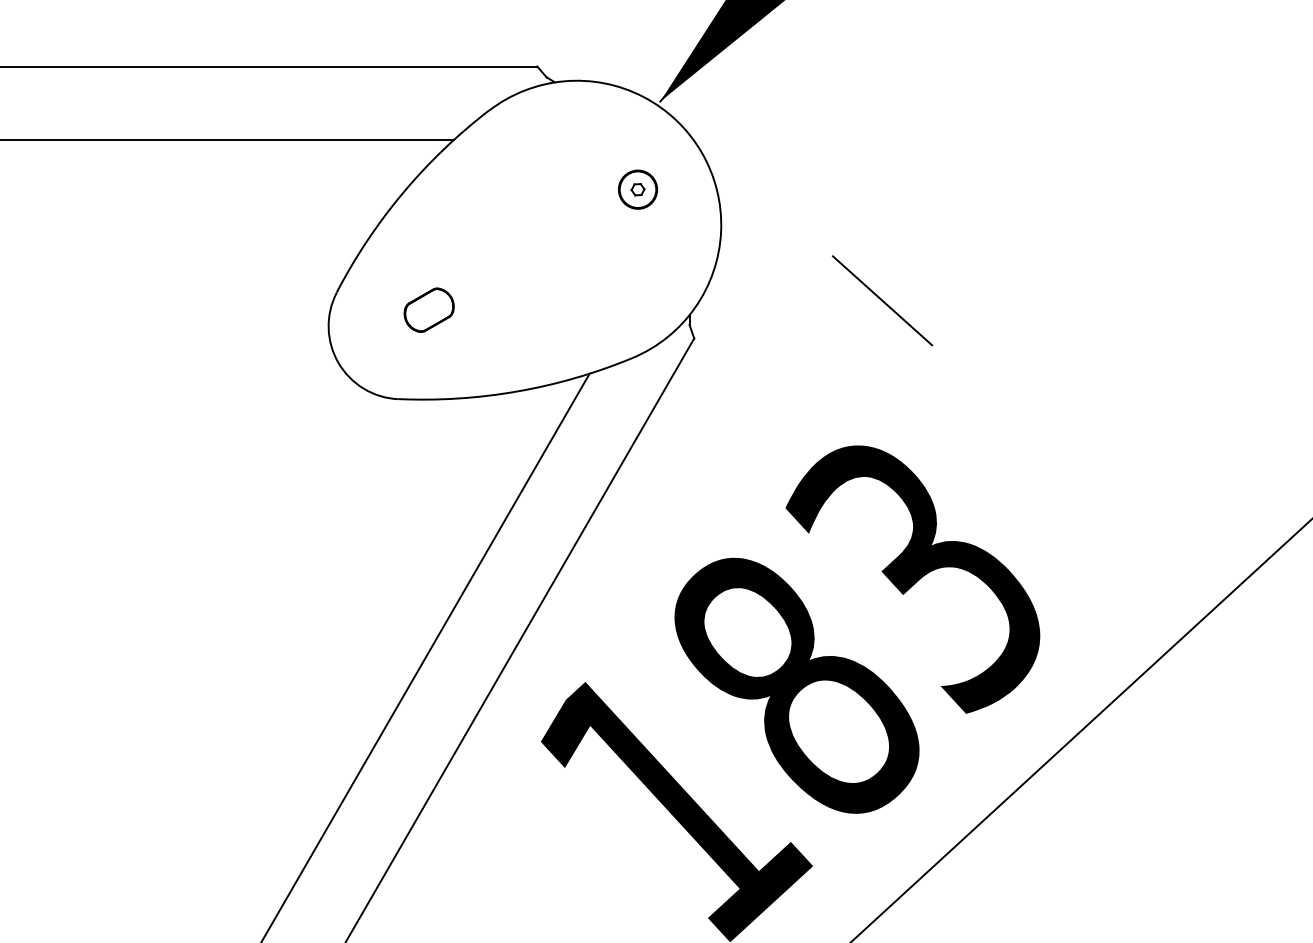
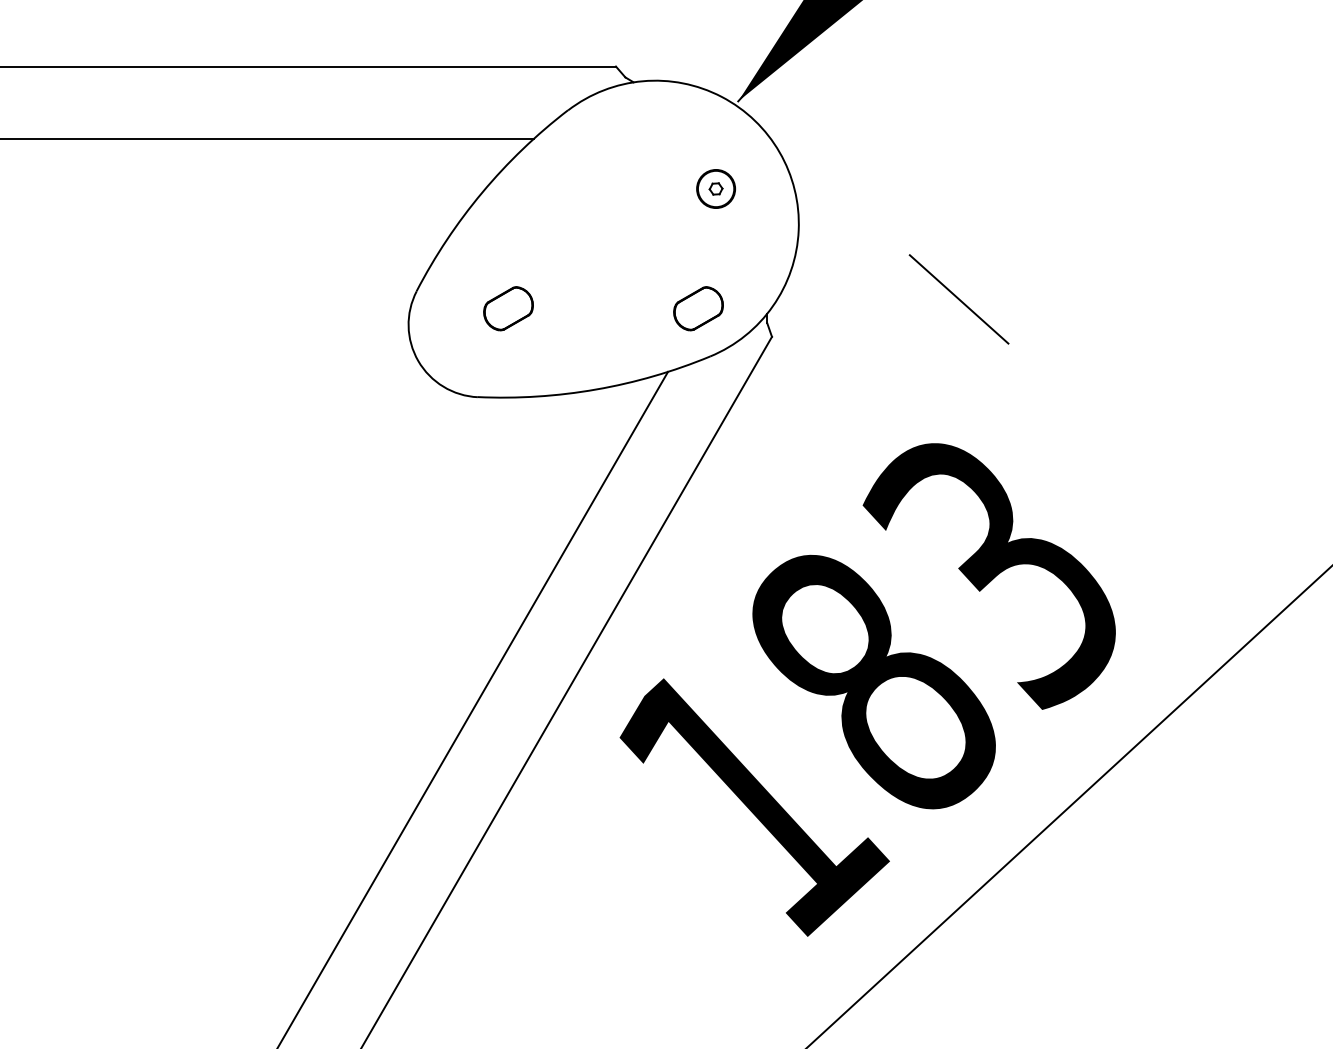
part: (620, 309) -> (698, 308), added

